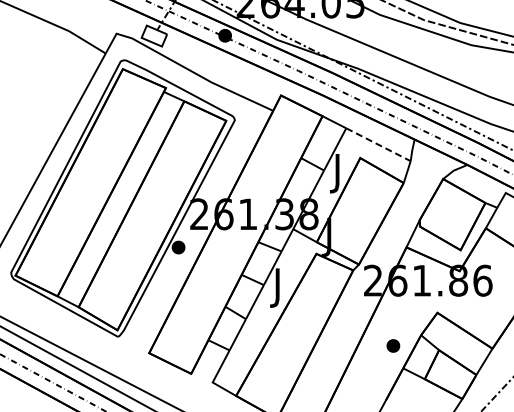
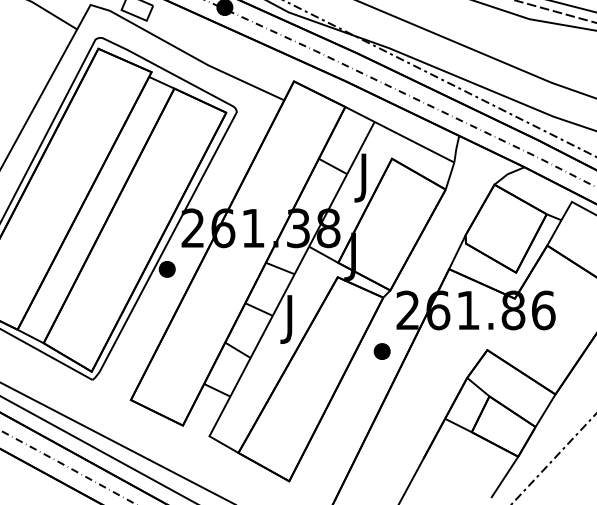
line: (378, 144) -> (414, 141), dashed -> solid
part: (393, 345) -> (382, 350), moved

